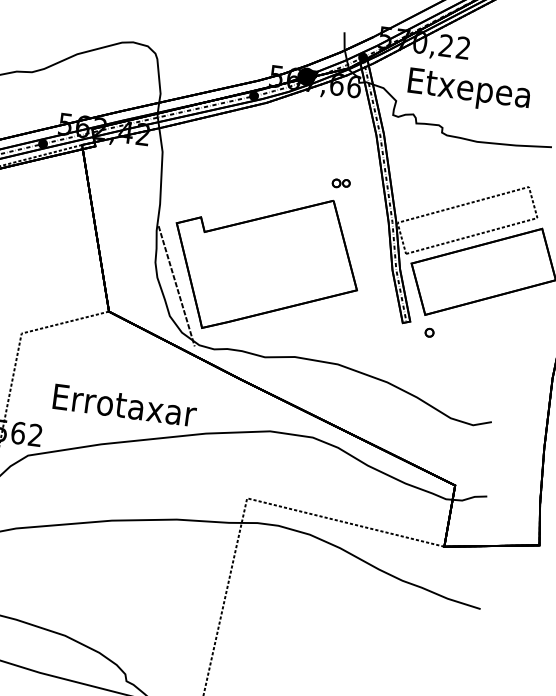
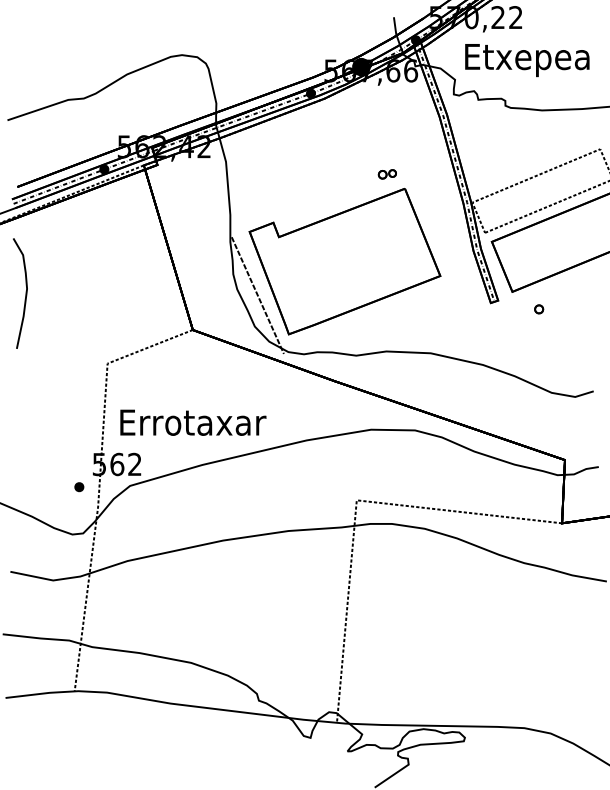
part: (340, 183) -> (386, 174), moved
part: (429, 332) -> (539, 309), moved
text: (125, 405) -> (193, 422), moved

